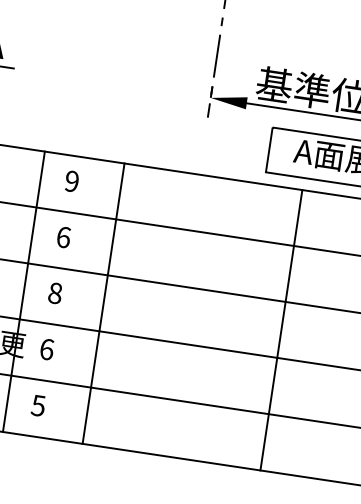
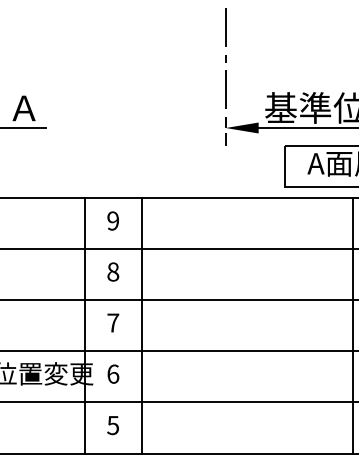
text: (64, 236) -> (113, 271), 6 -> 8
text: (55, 292) -> (113, 322), 8 -> 7
line: (103, 303) -> (141, 325), moved
line: (281, 329) -> (352, 325), moved

